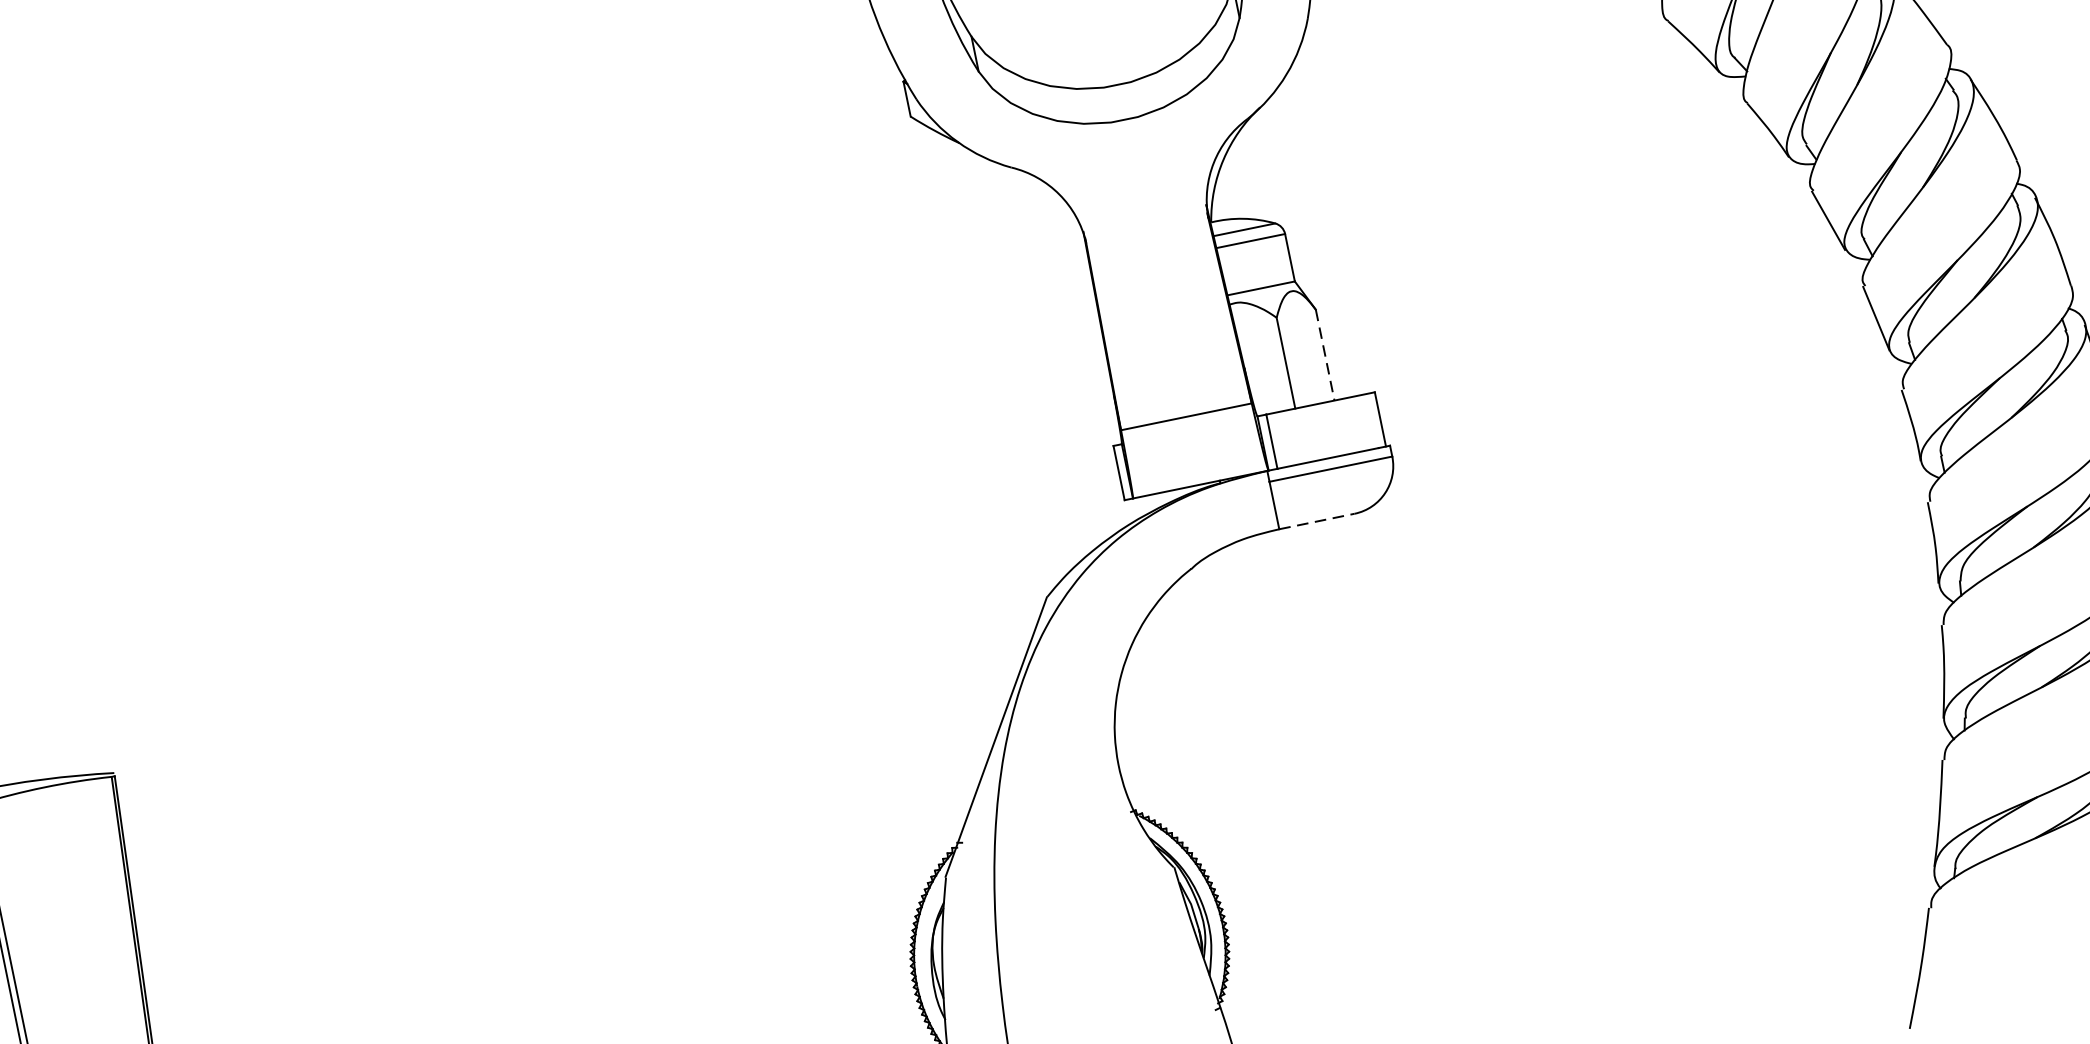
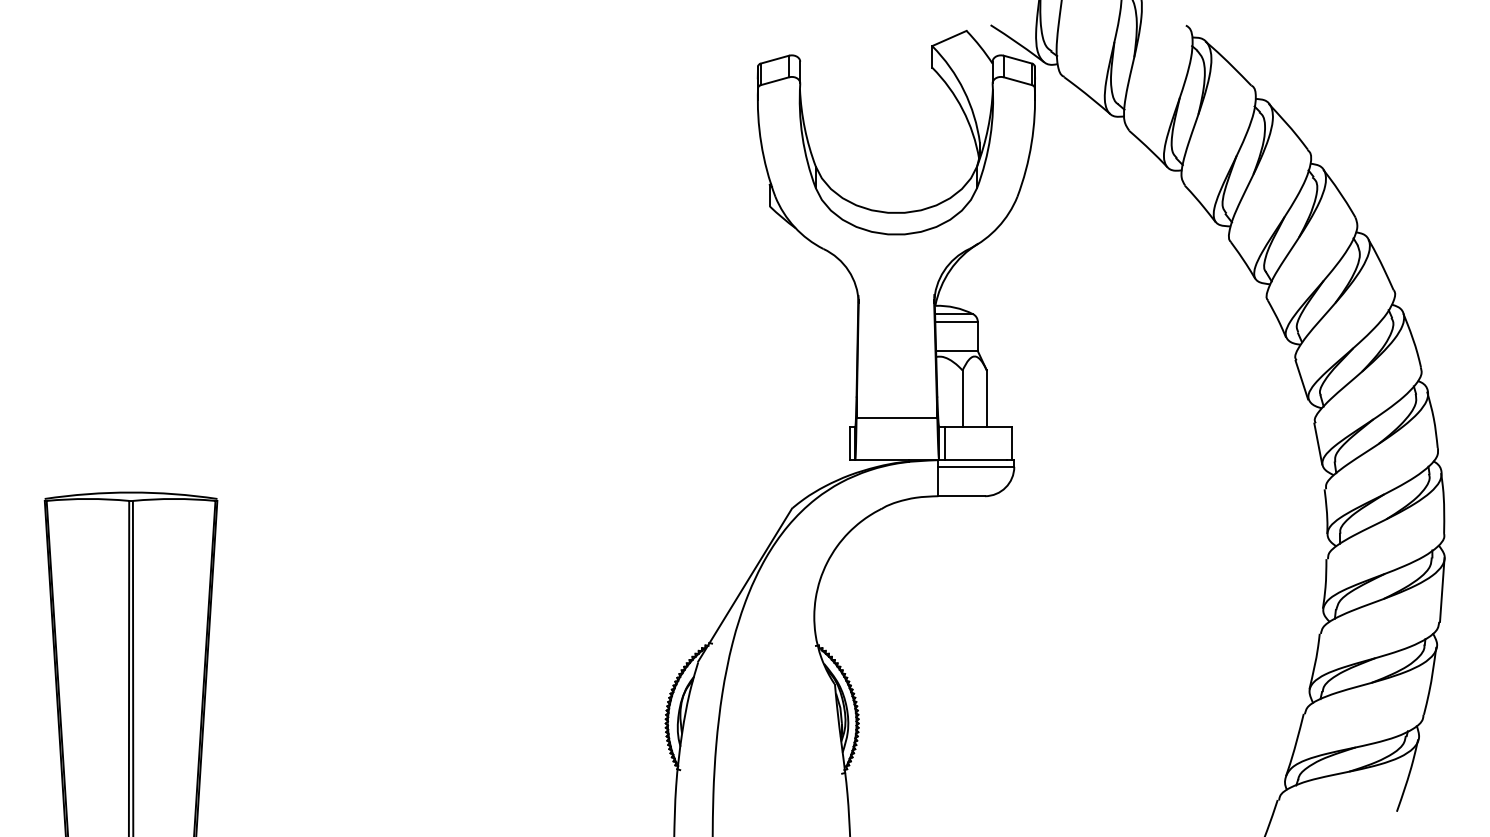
line: (1324, 356) -> (986, 399), dashed -> solid
line: (1318, 521) -> (962, 496), dashed -> solid

